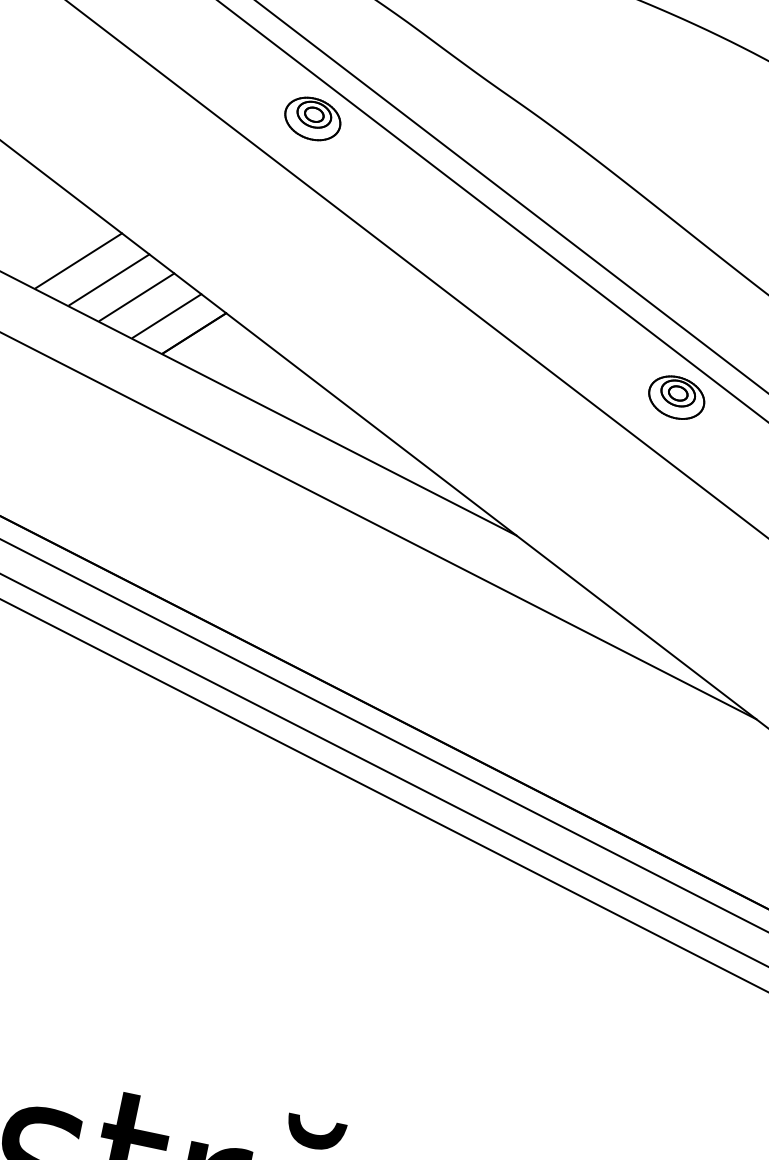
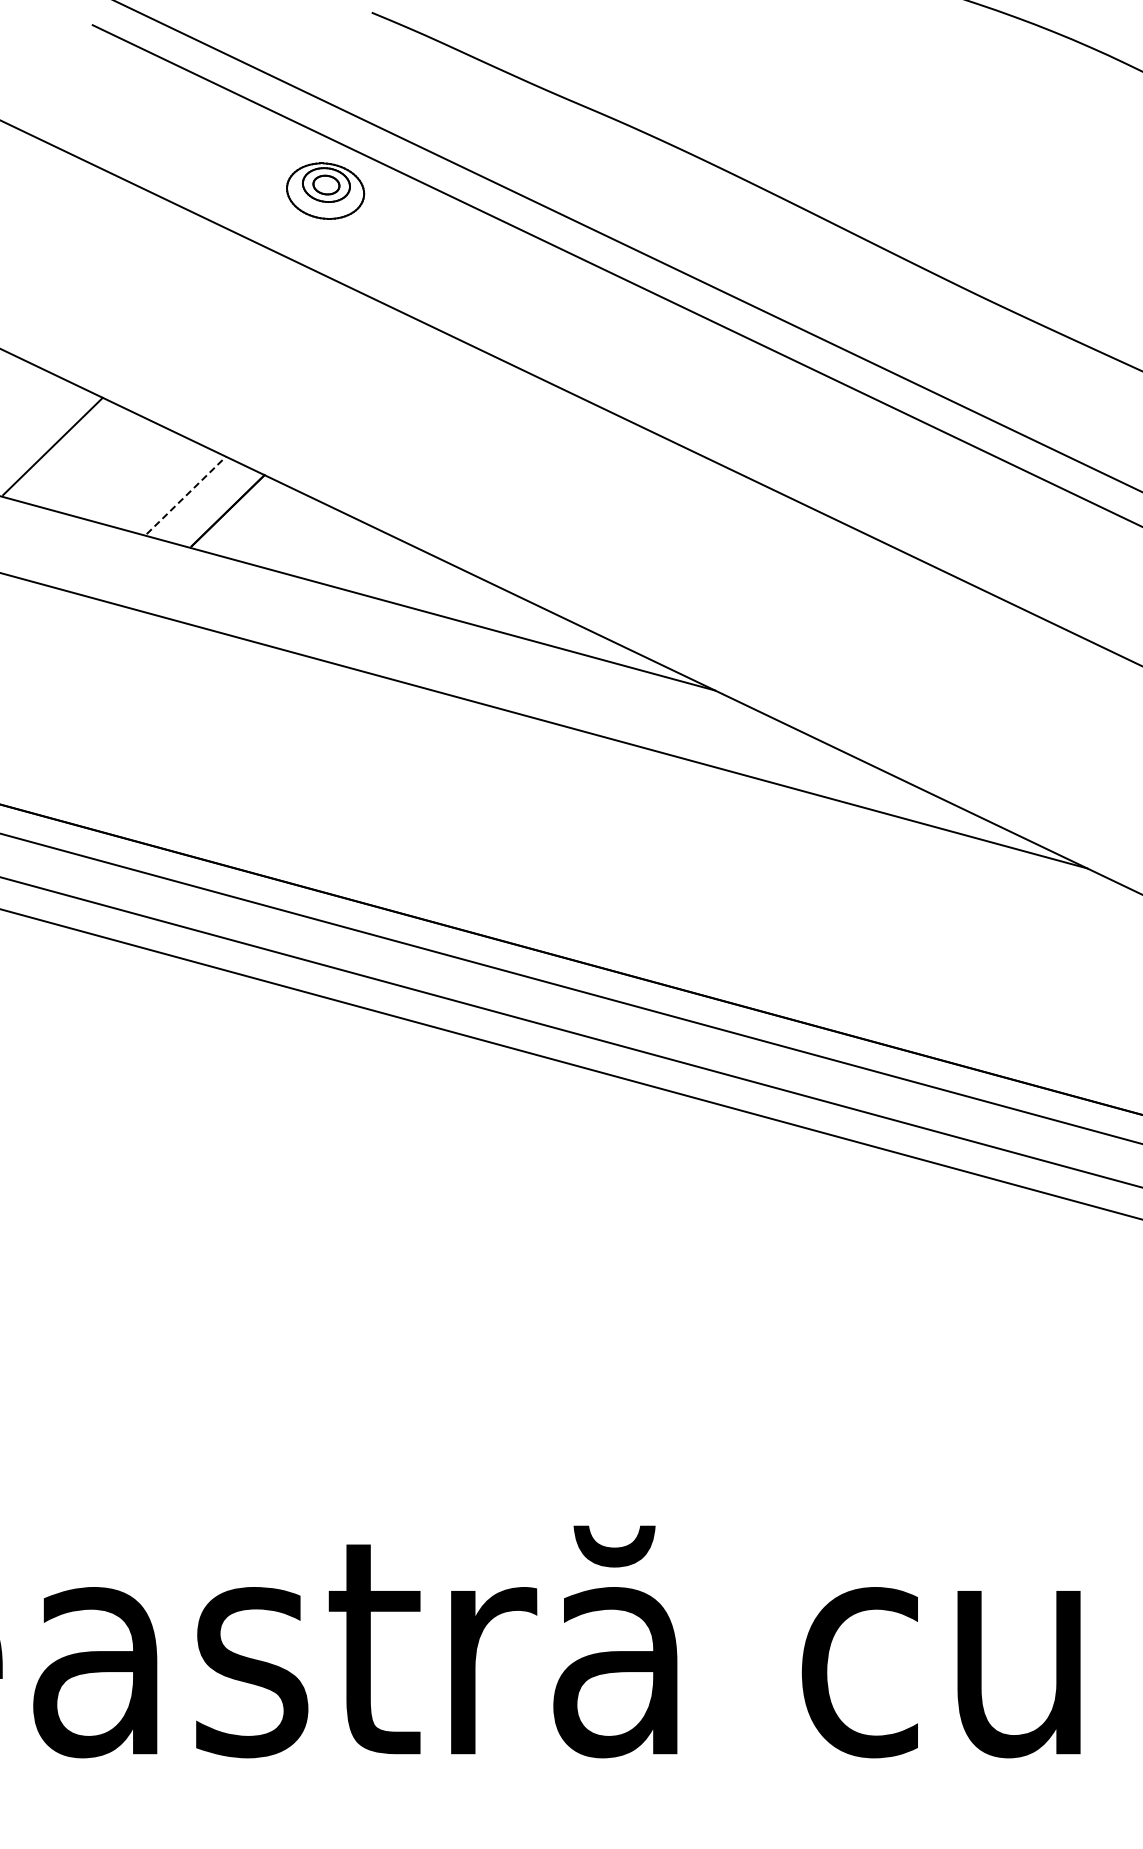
line: (109, 279) -> (98, 463), removed
line: (136, 296) -> (140, 478), removed
line: (167, 316) -> (186, 495), solid -> dashed
part: (676, 397) -> (889, 460), removed

